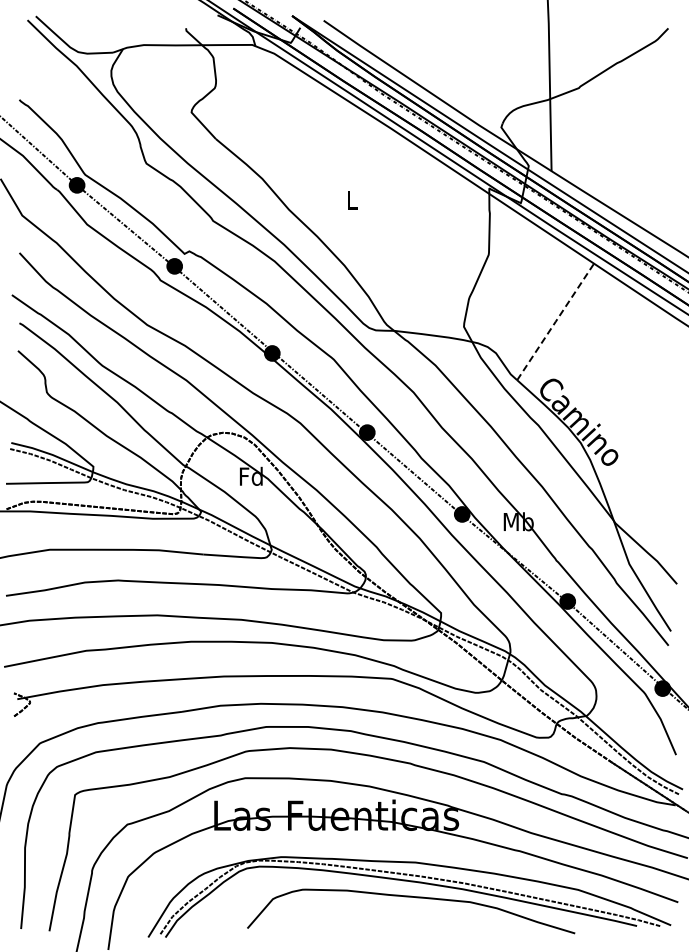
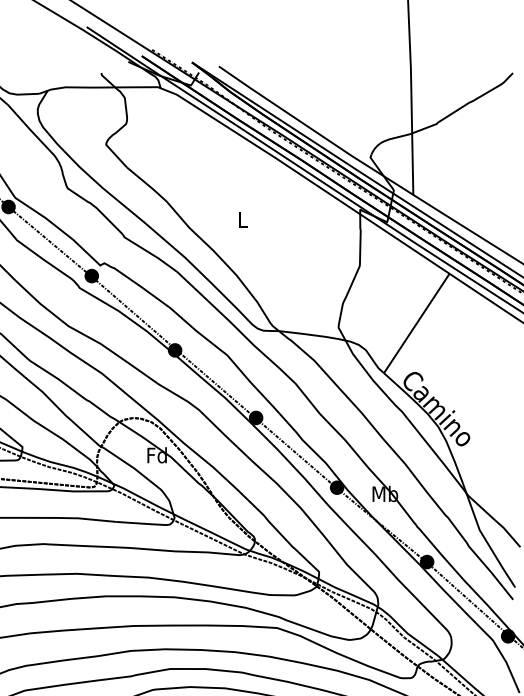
line: (555, 321) -> (416, 323), dashed -> solid

